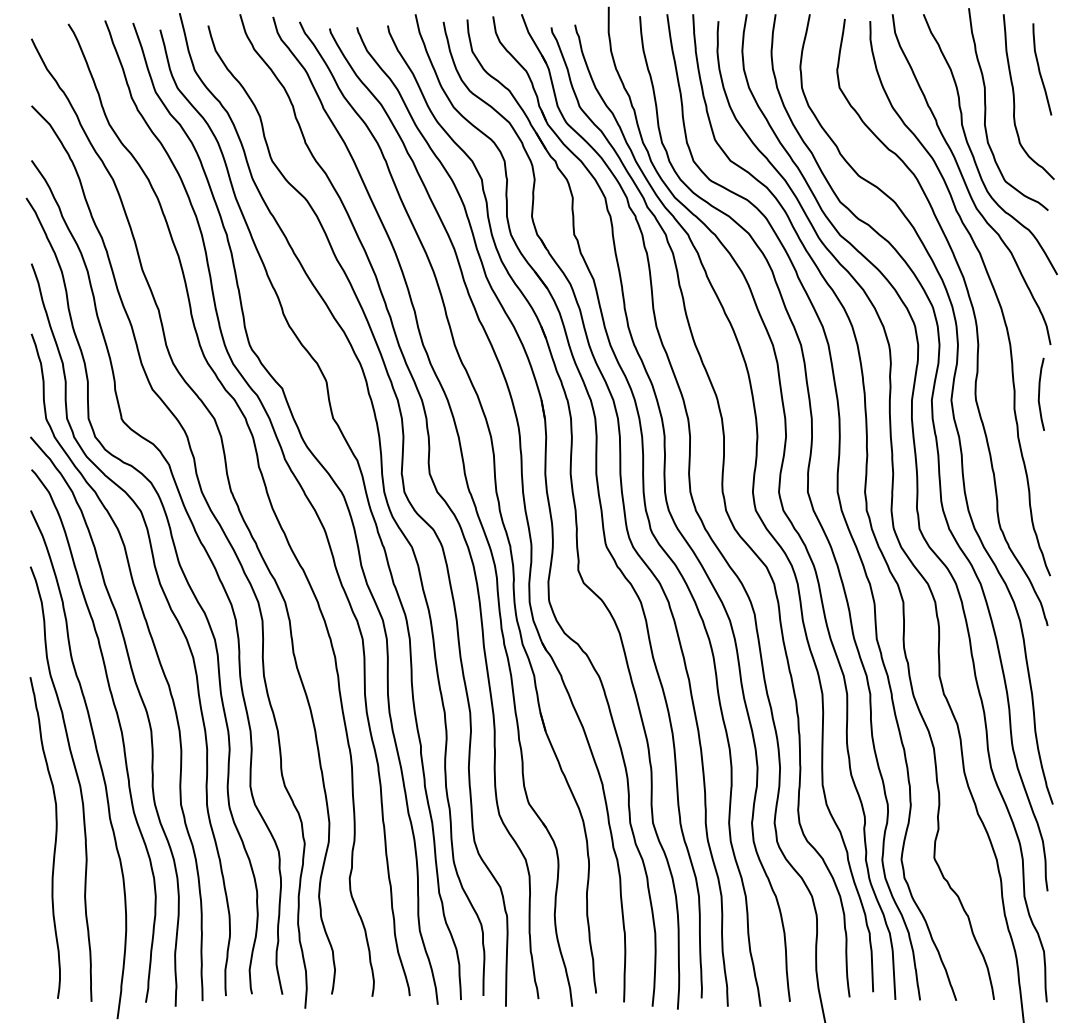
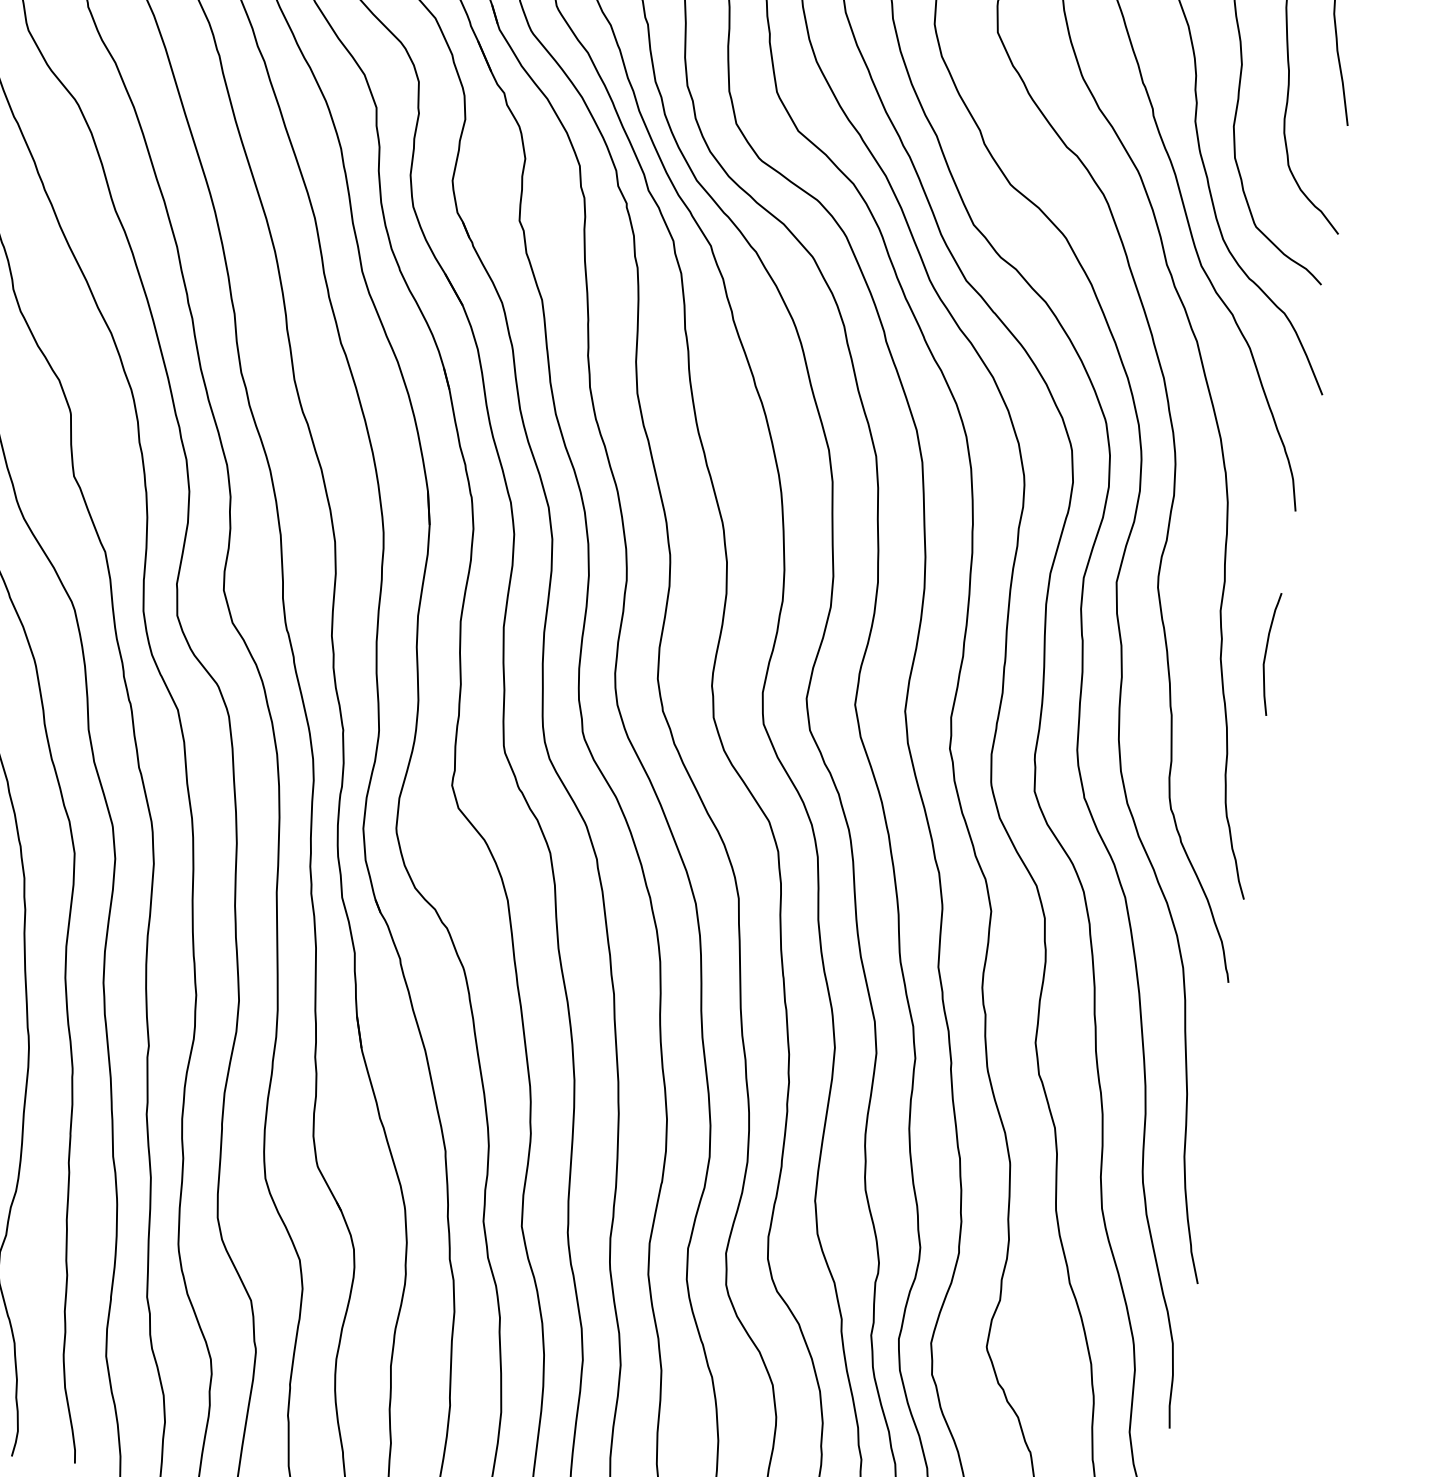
curve: (1039, 393) -> (1266, 651), moved

